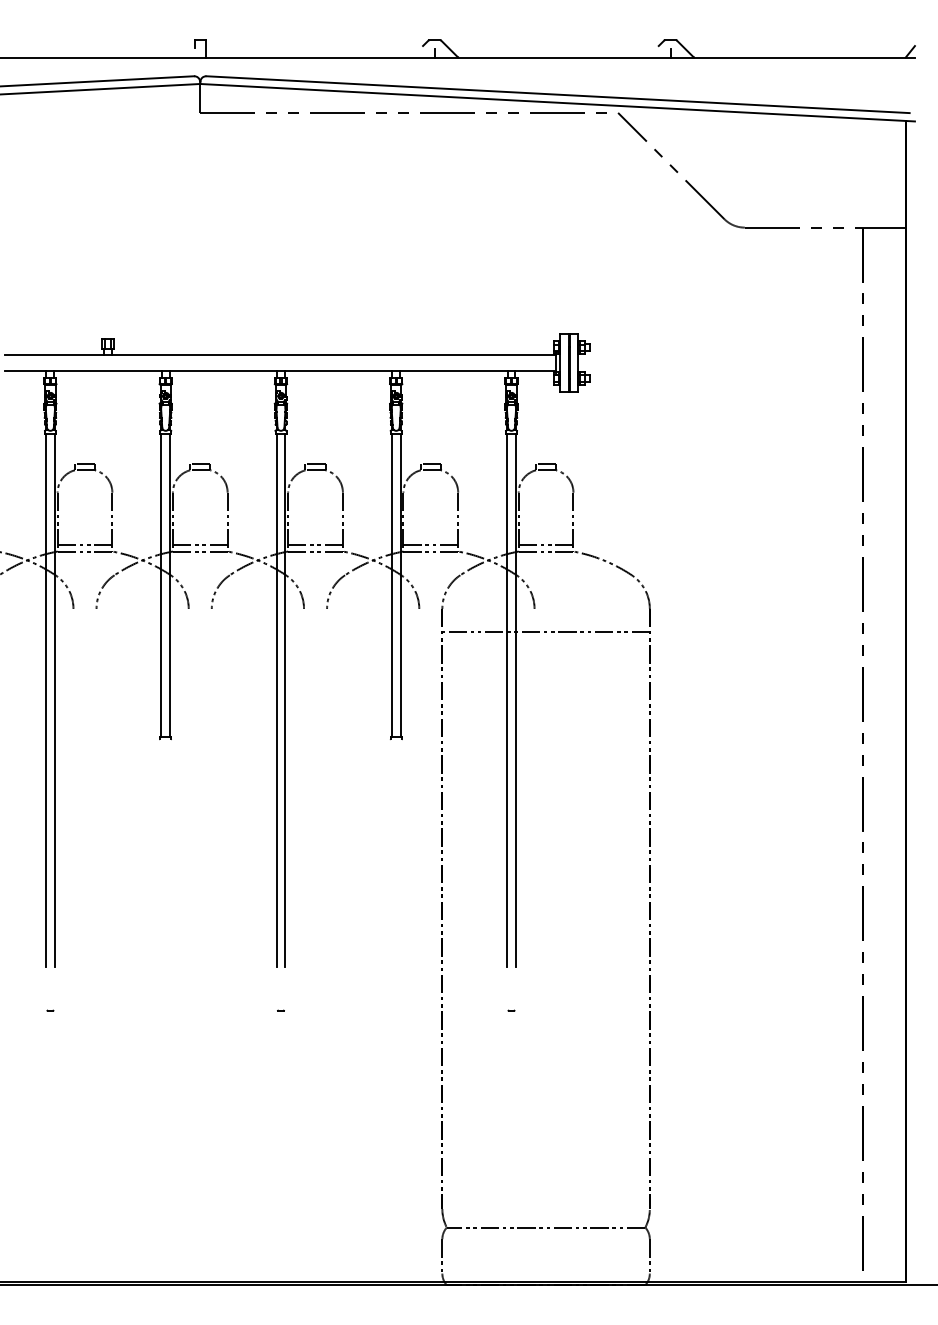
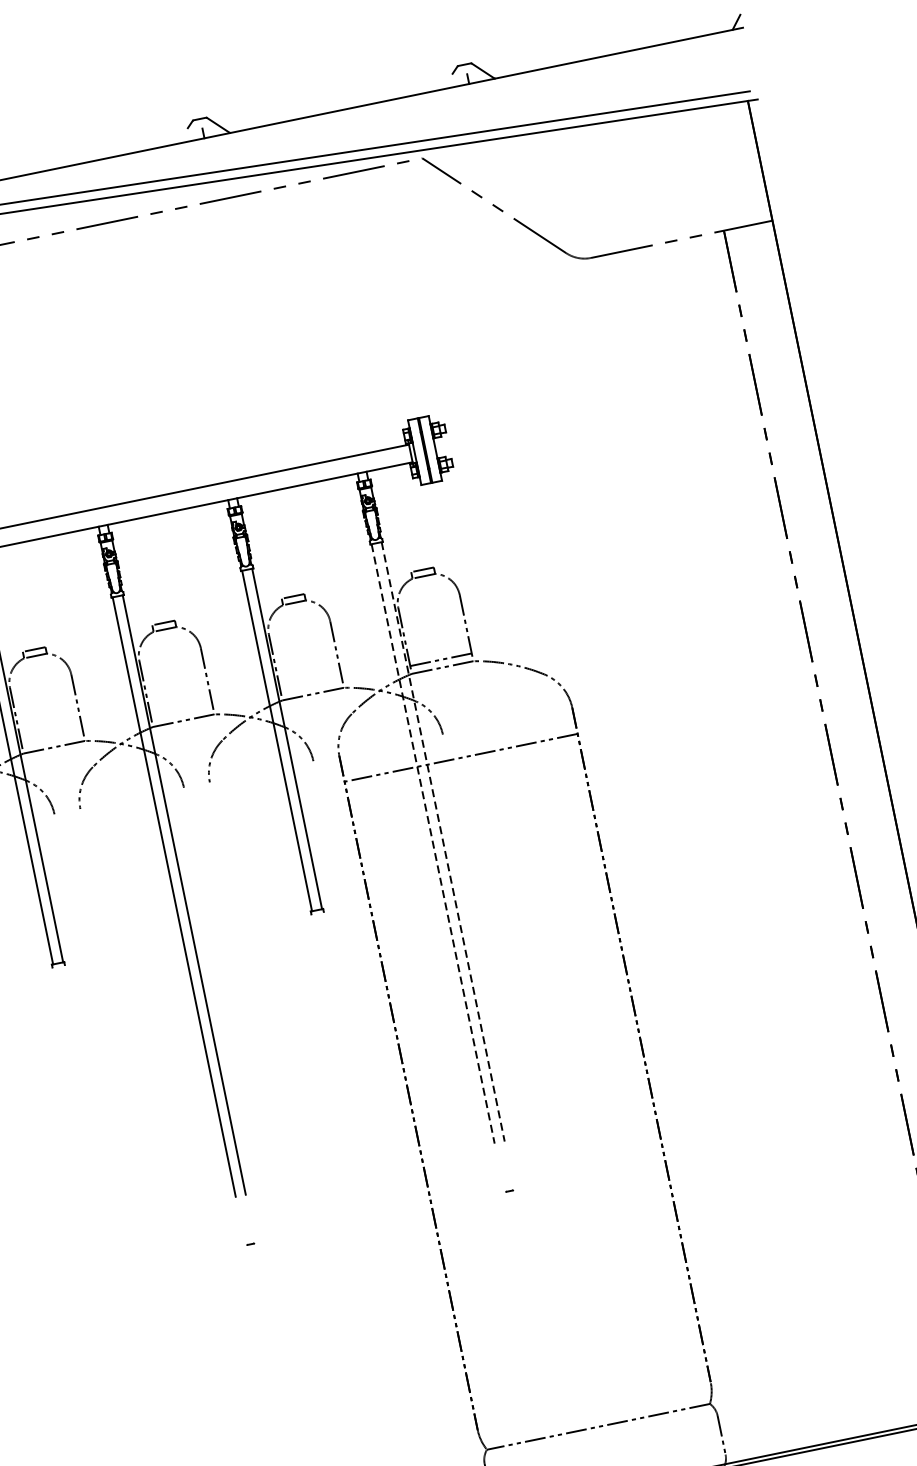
line: (199, 544) -> (51, 739), removed
line: (315, 544) -> (182, 712), removed
line: (430, 544) -> (311, 686), removed
line: (507, 700) -> (433, 843), solid -> dashed
line: (516, 700) -> (443, 841), solid -> dashed

